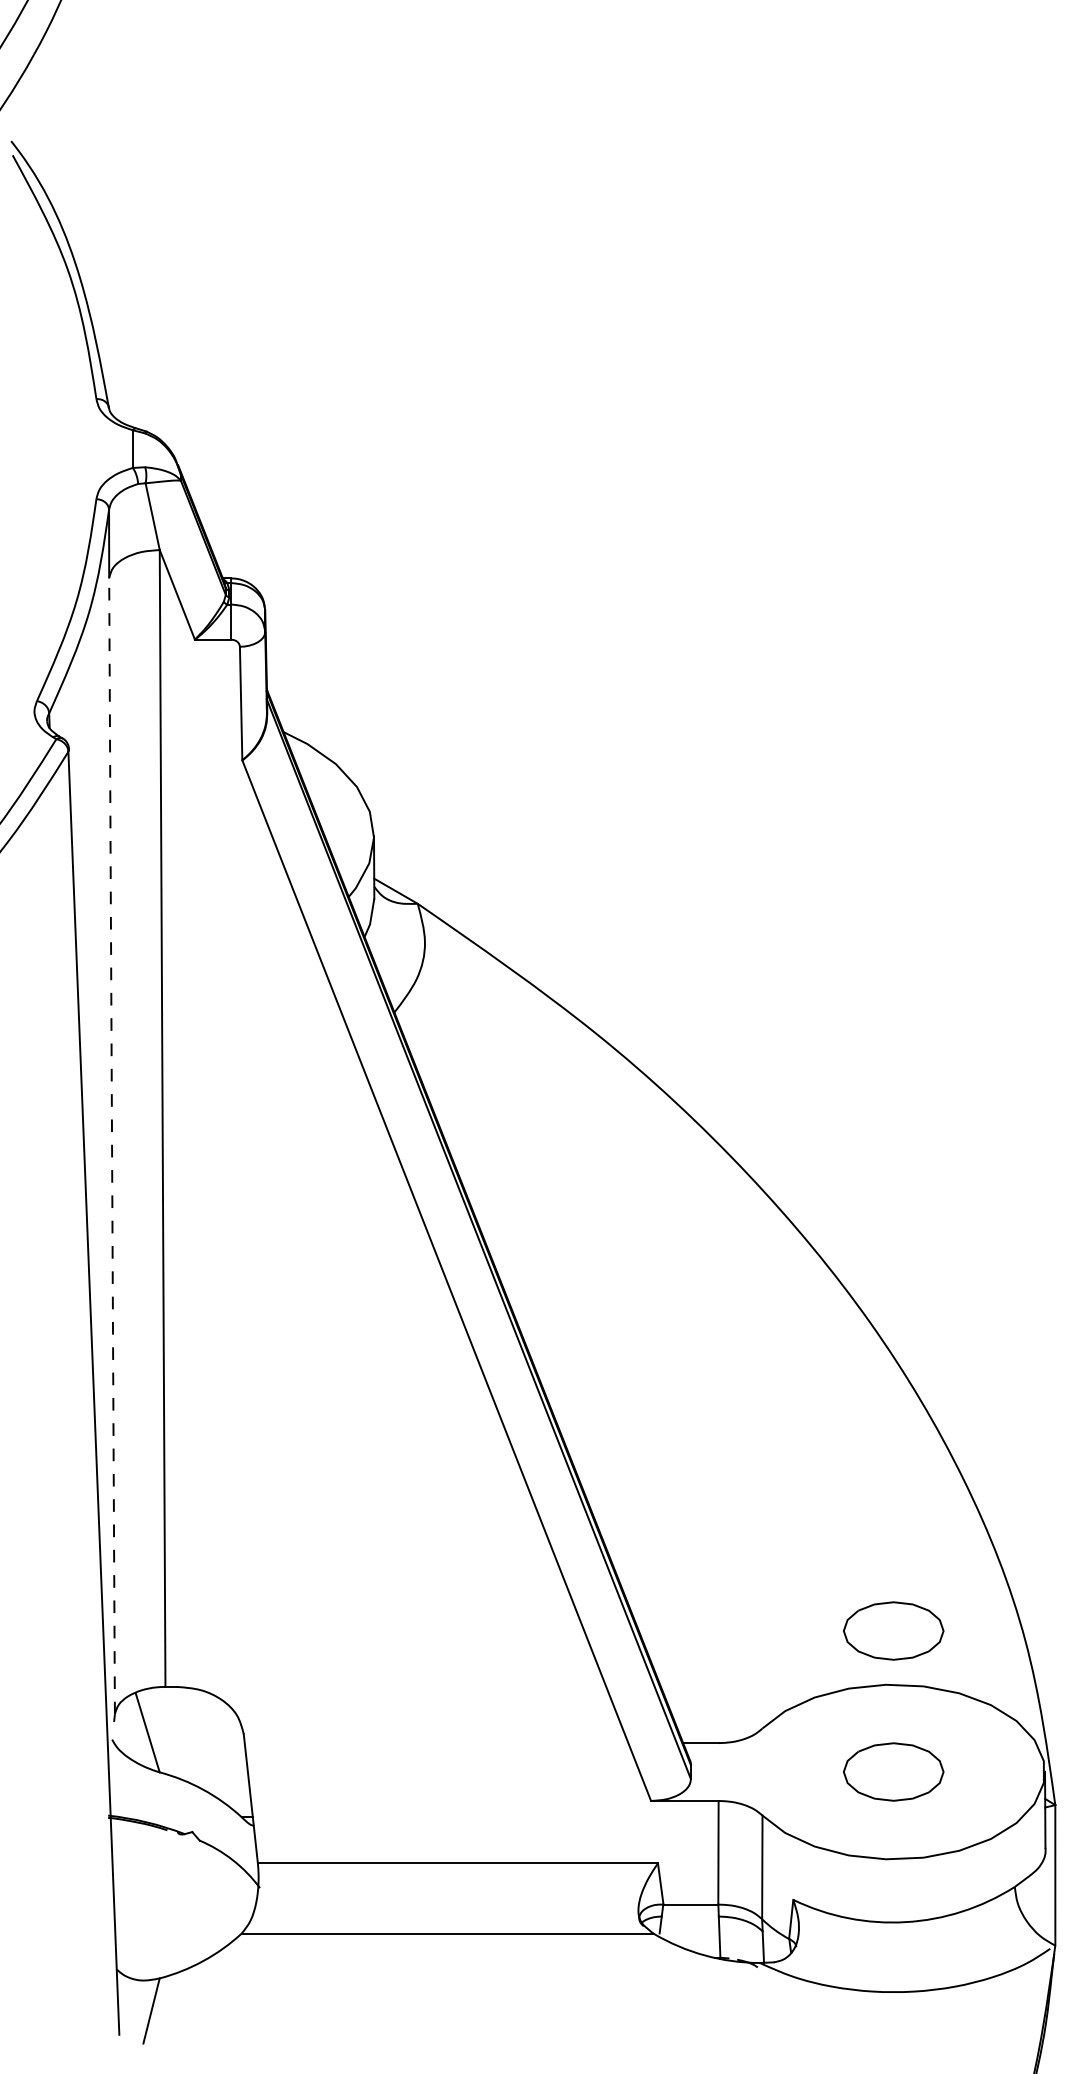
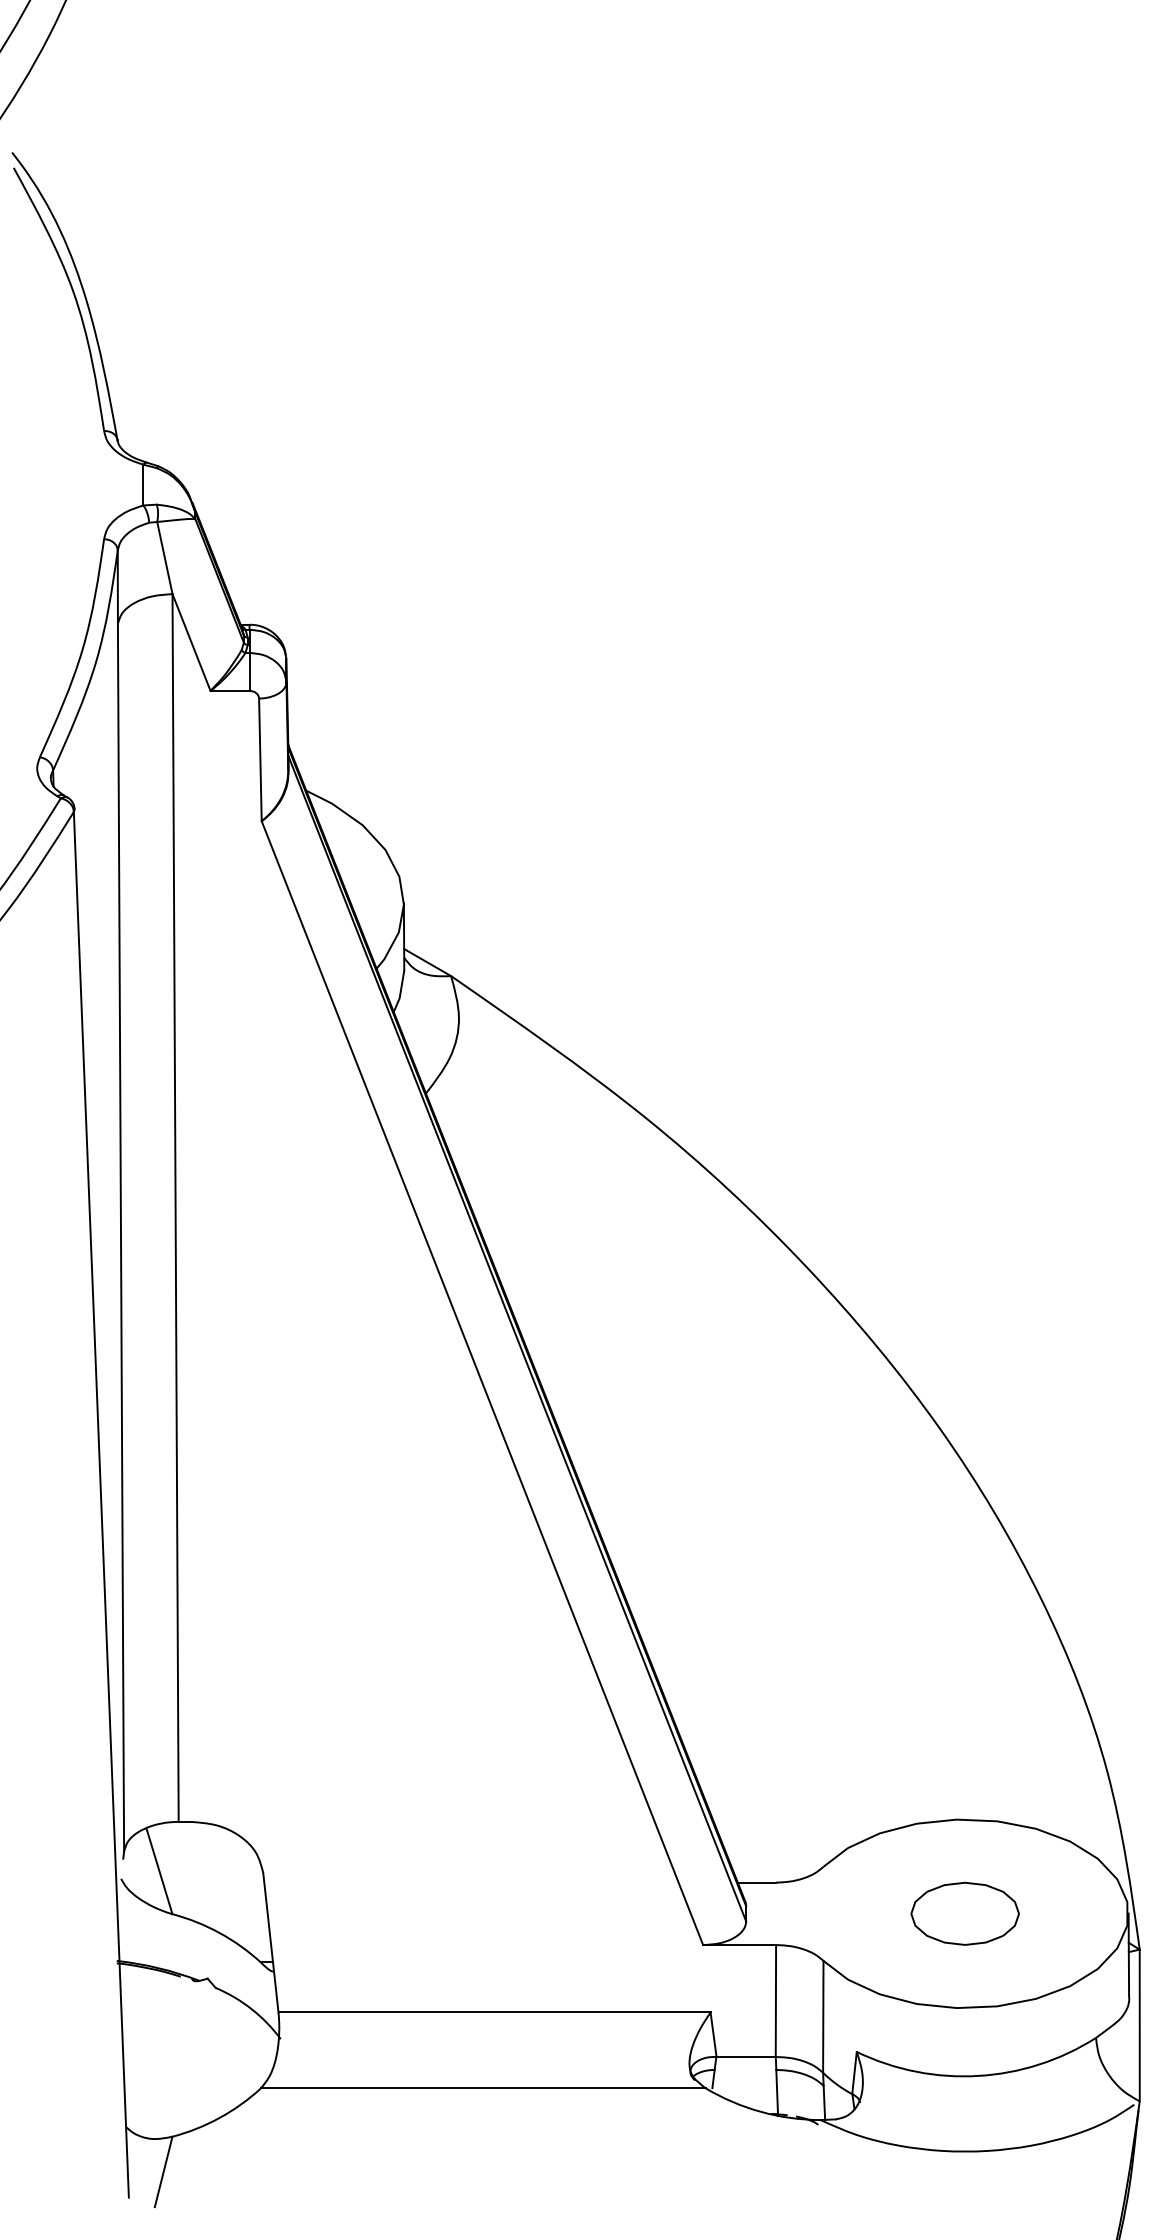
line: (112, 1145) -> (121, 1237), dashed -> solid
part: (893, 1630) -> (964, 1760), removed

